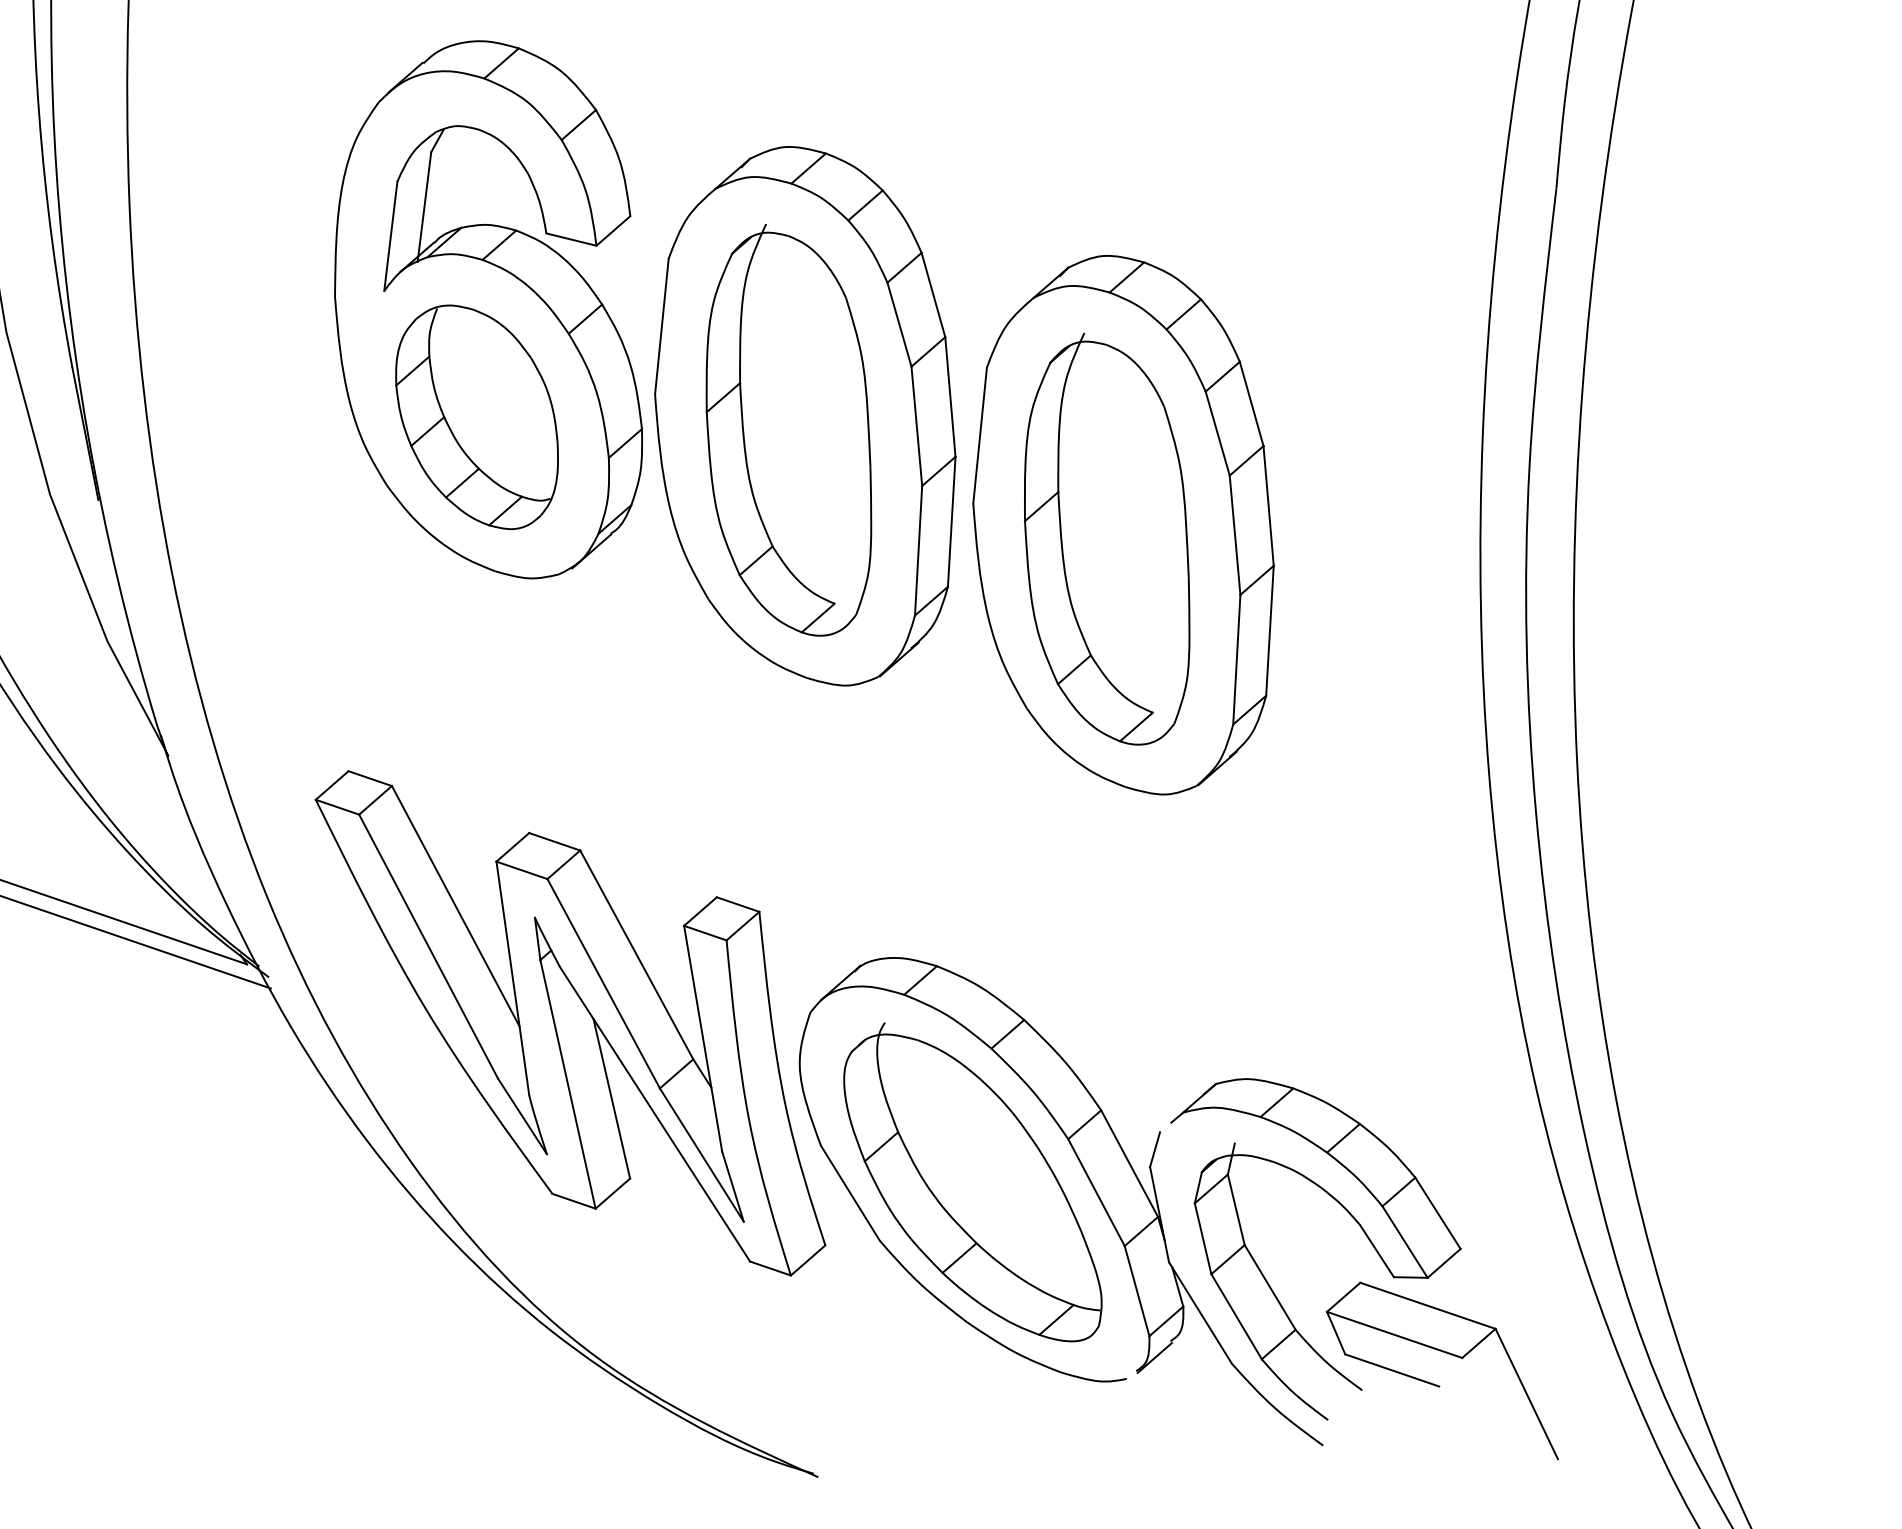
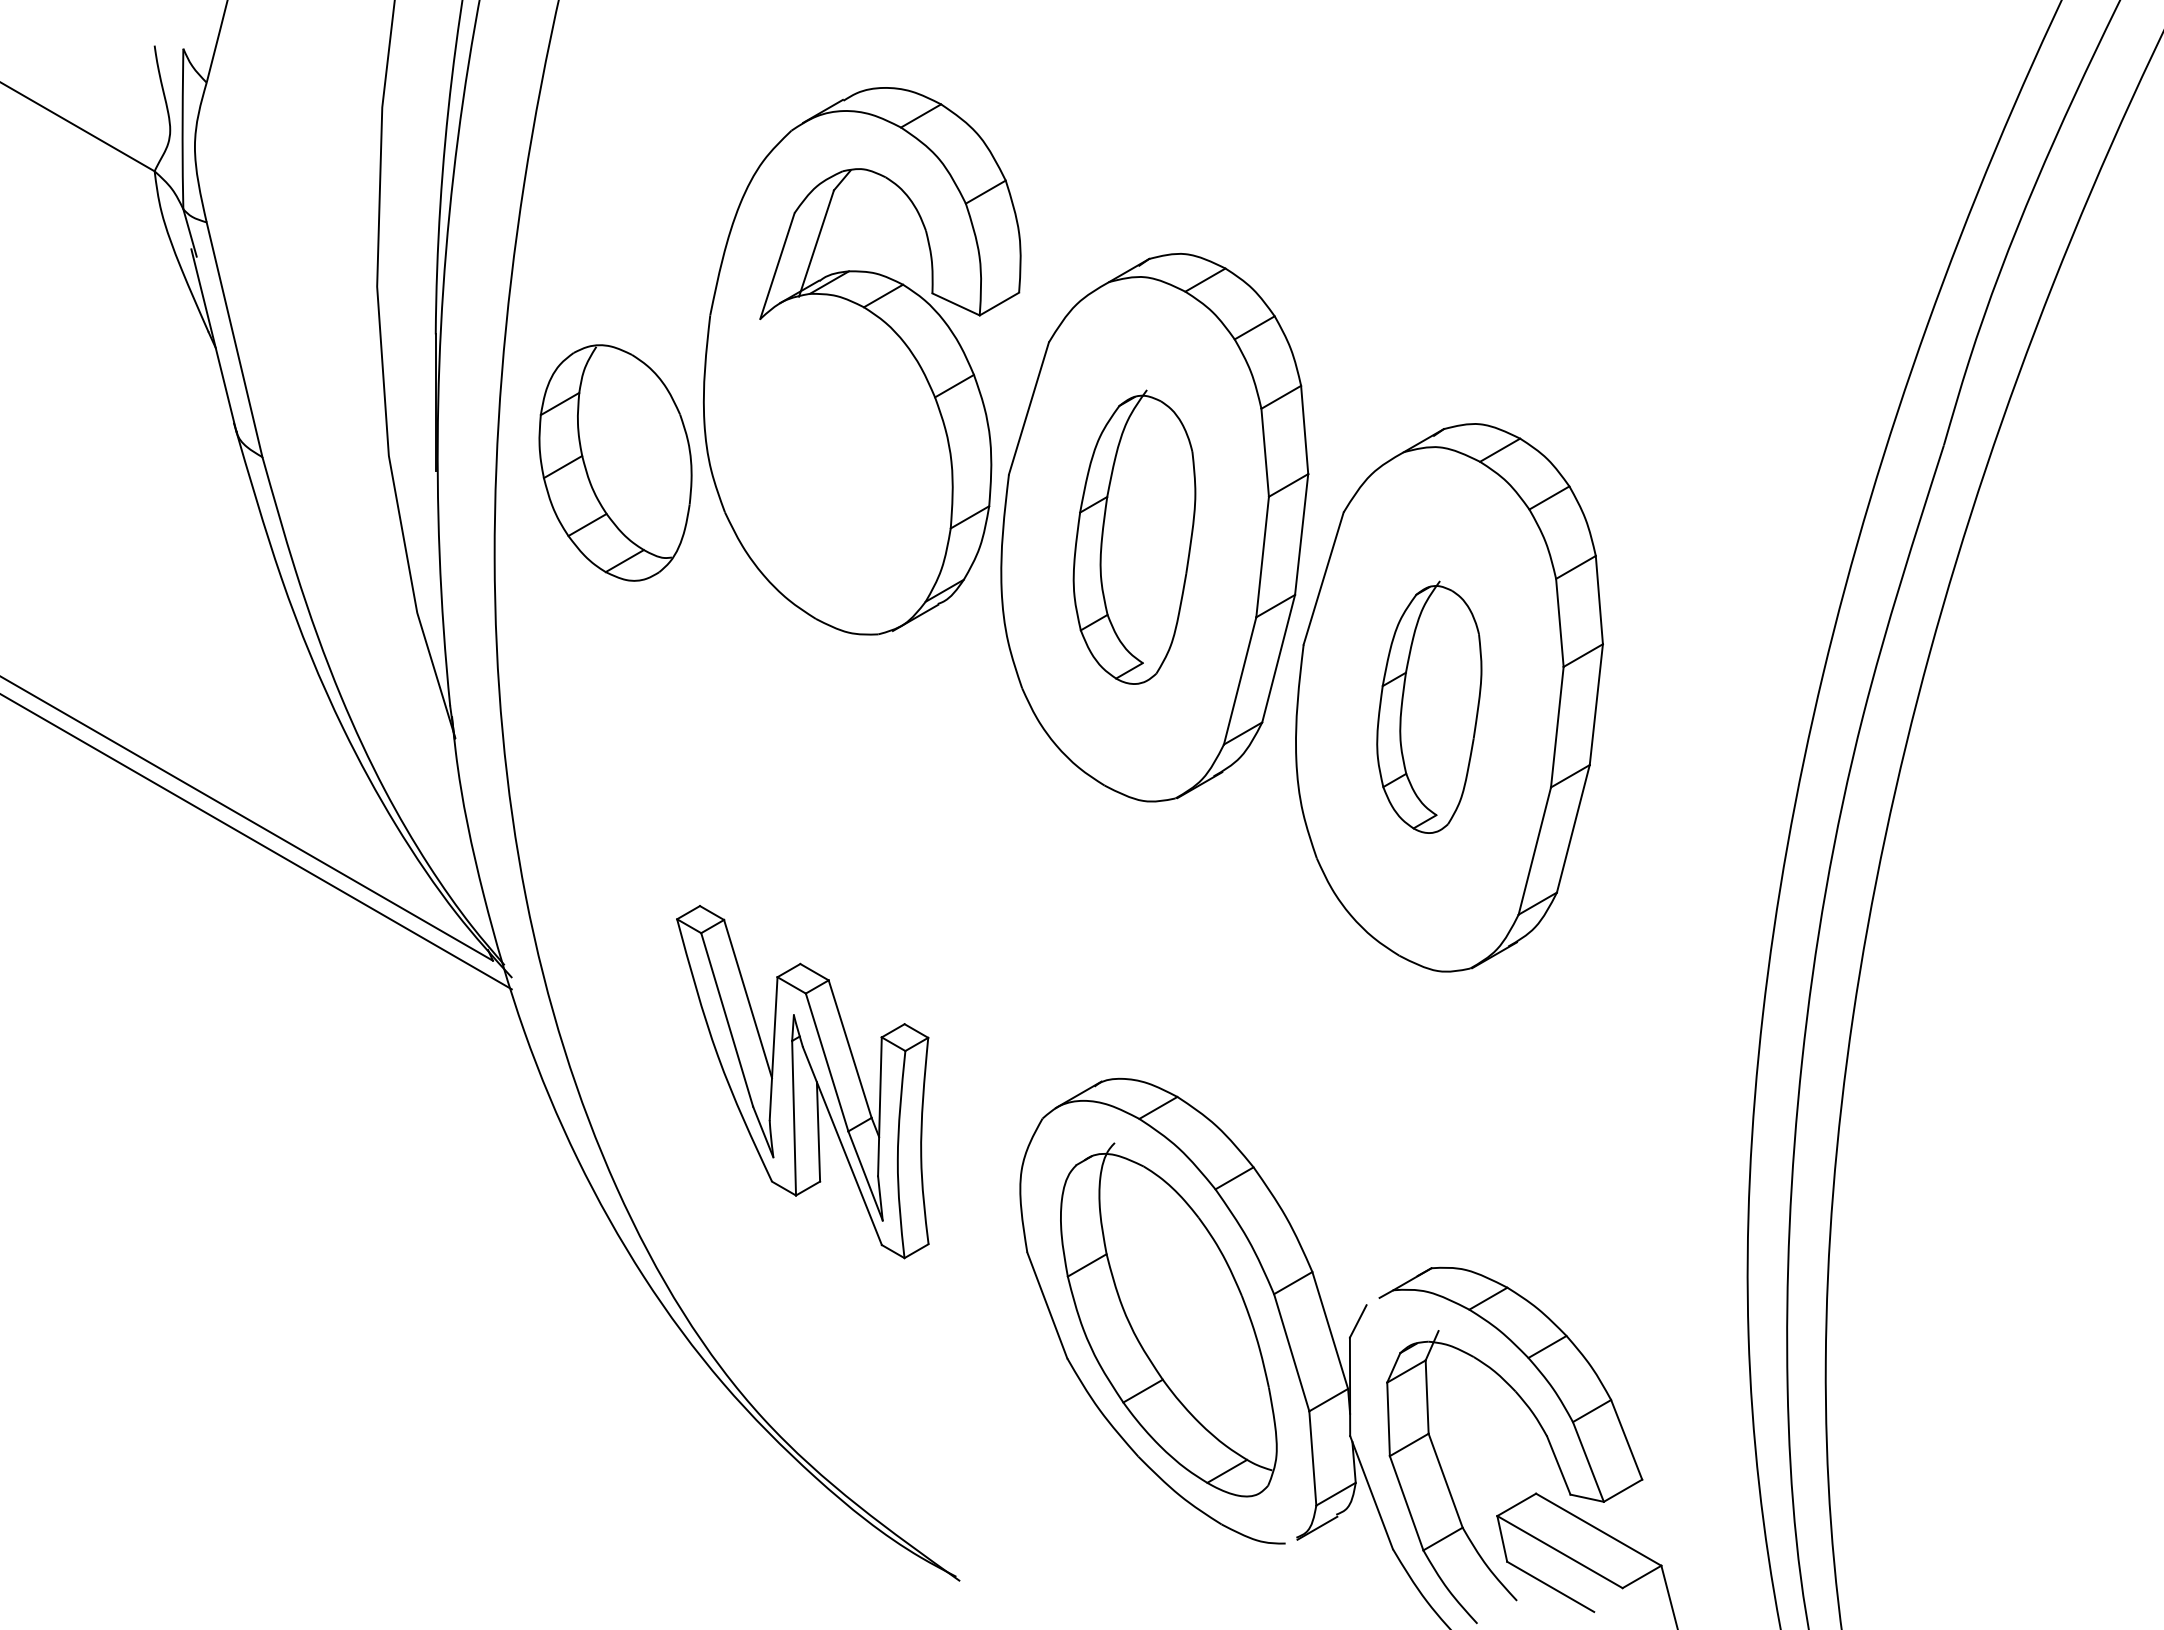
part: (477, 417) -> (615, 462), moved
part: (788, 430) -> (1134, 536), size x0.7
part: (1107, 539) -> (1429, 706), size x0.6
part: (570, 1022) -> (802, 1081), size x0.6

